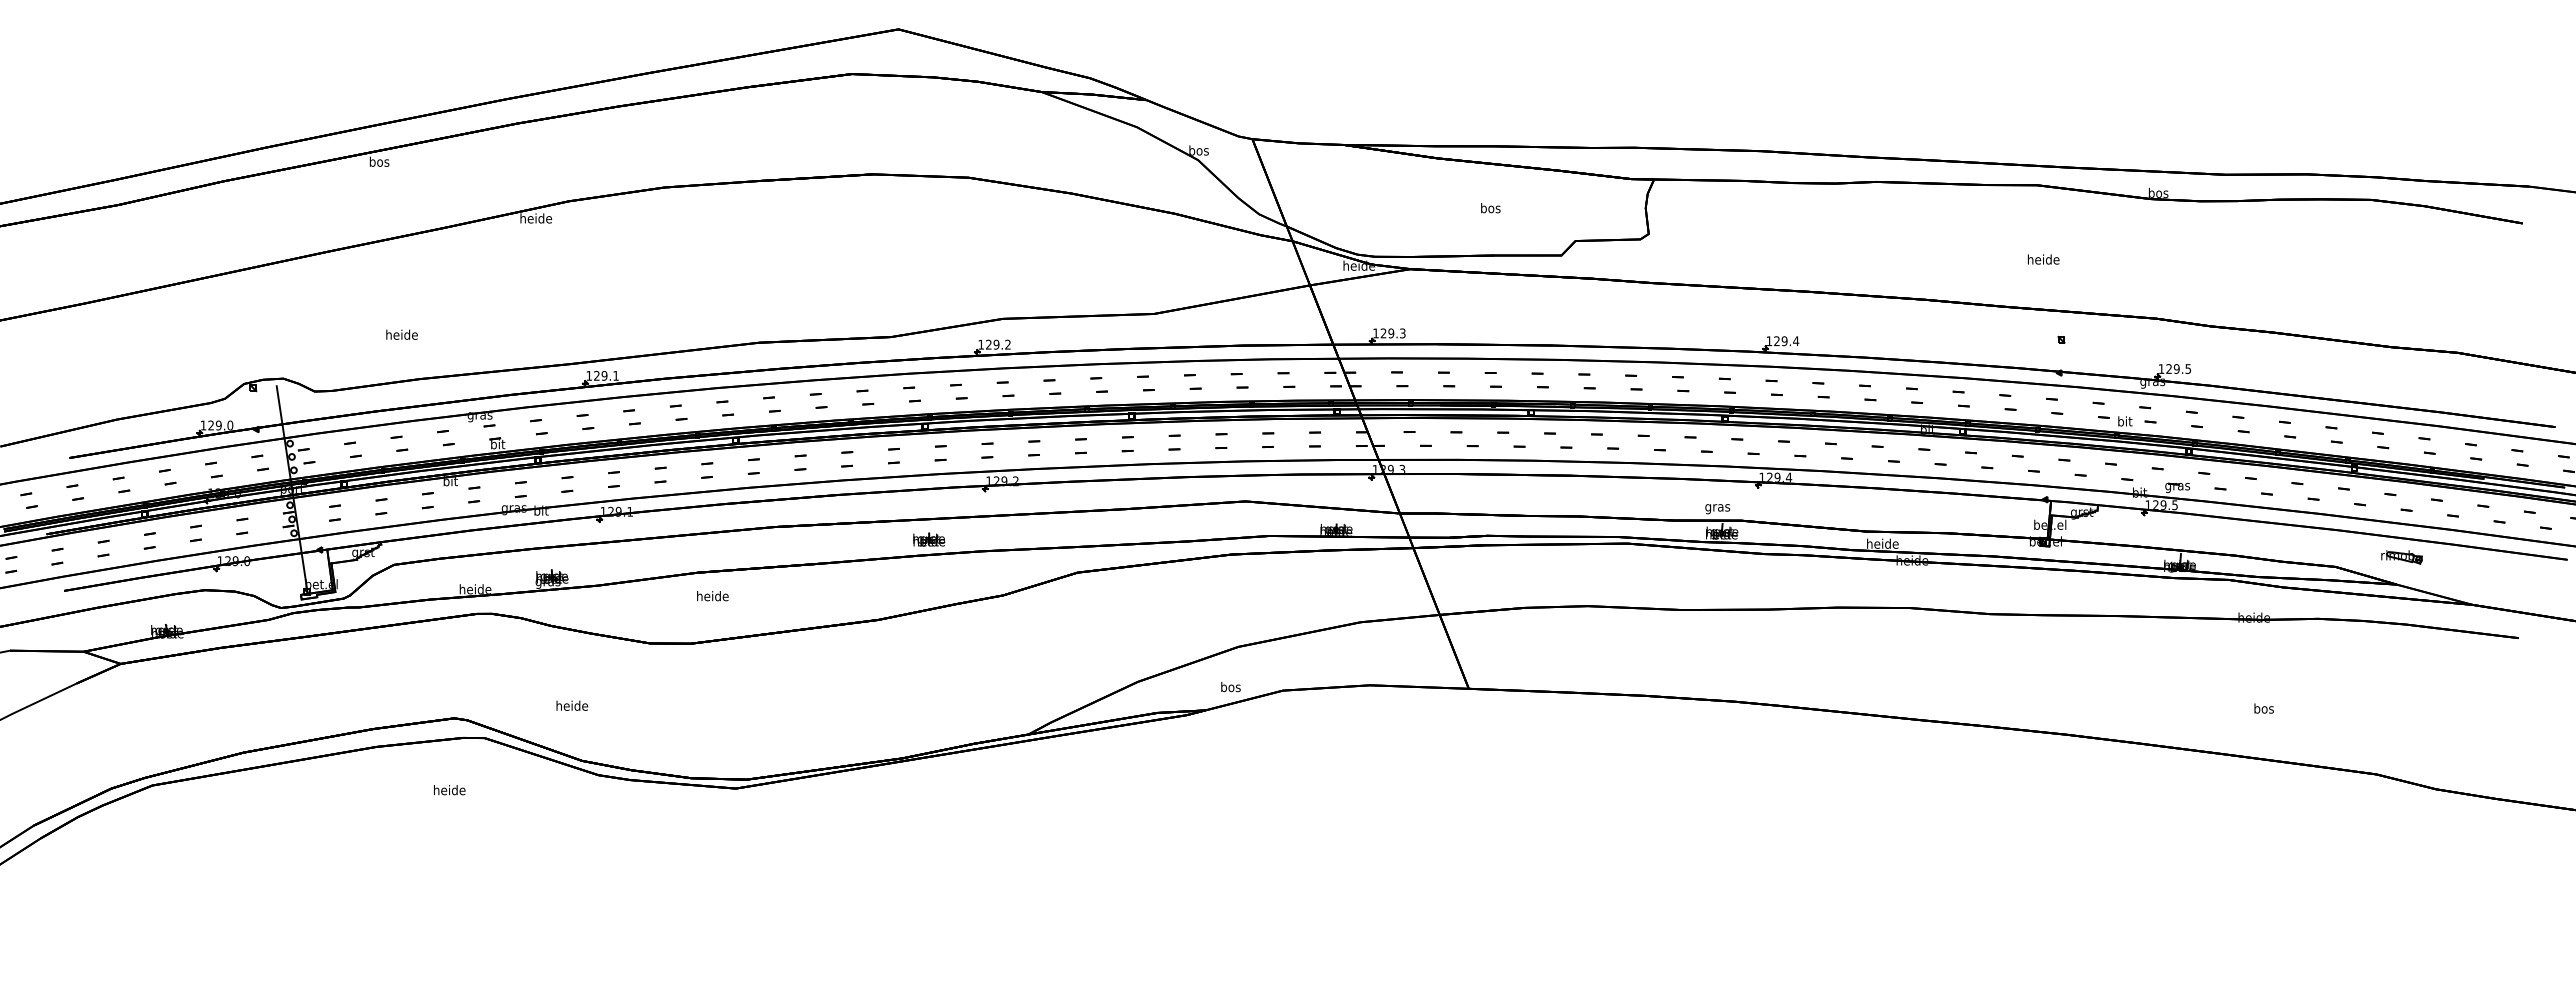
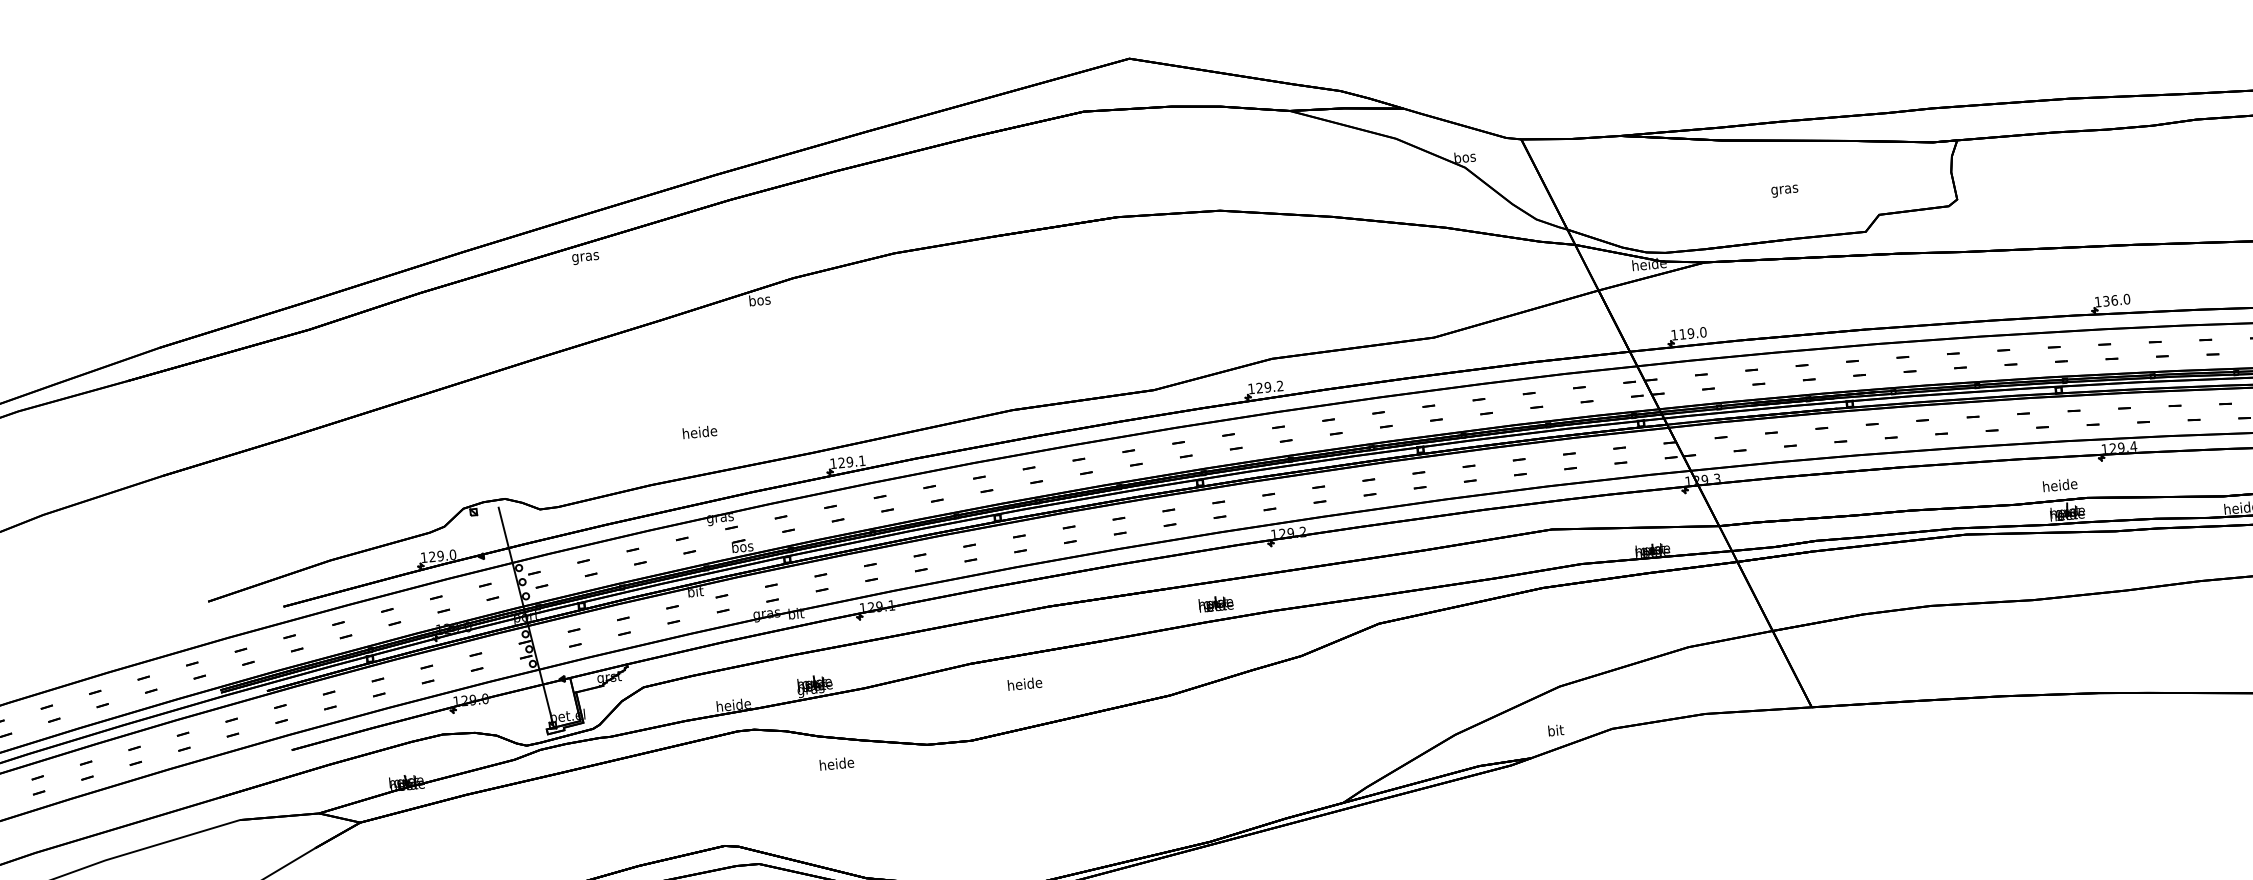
text: (379, 162) -> (585, 256), bos -> gras
text: (1490, 209) -> (1784, 189), bos -> gras
text: (536, 218) -> (760, 300), heide -> bos
text: (1392, 333) -> (1692, 333), 129.3 -> 119.0
text: (401, 334) -> (699, 431), moved
text: (1786, 341) -> (2116, 300), 129.4 -> 136.0
text: (497, 444) -> (742, 547), bit -> bos
text: (1717, 507) -> (2059, 486), gras -> heide
text: (712, 596) -> (1024, 684), moved
text: (1230, 686) -> (1555, 729), bos -> bit
text: (572, 705) -> (837, 763), moved

